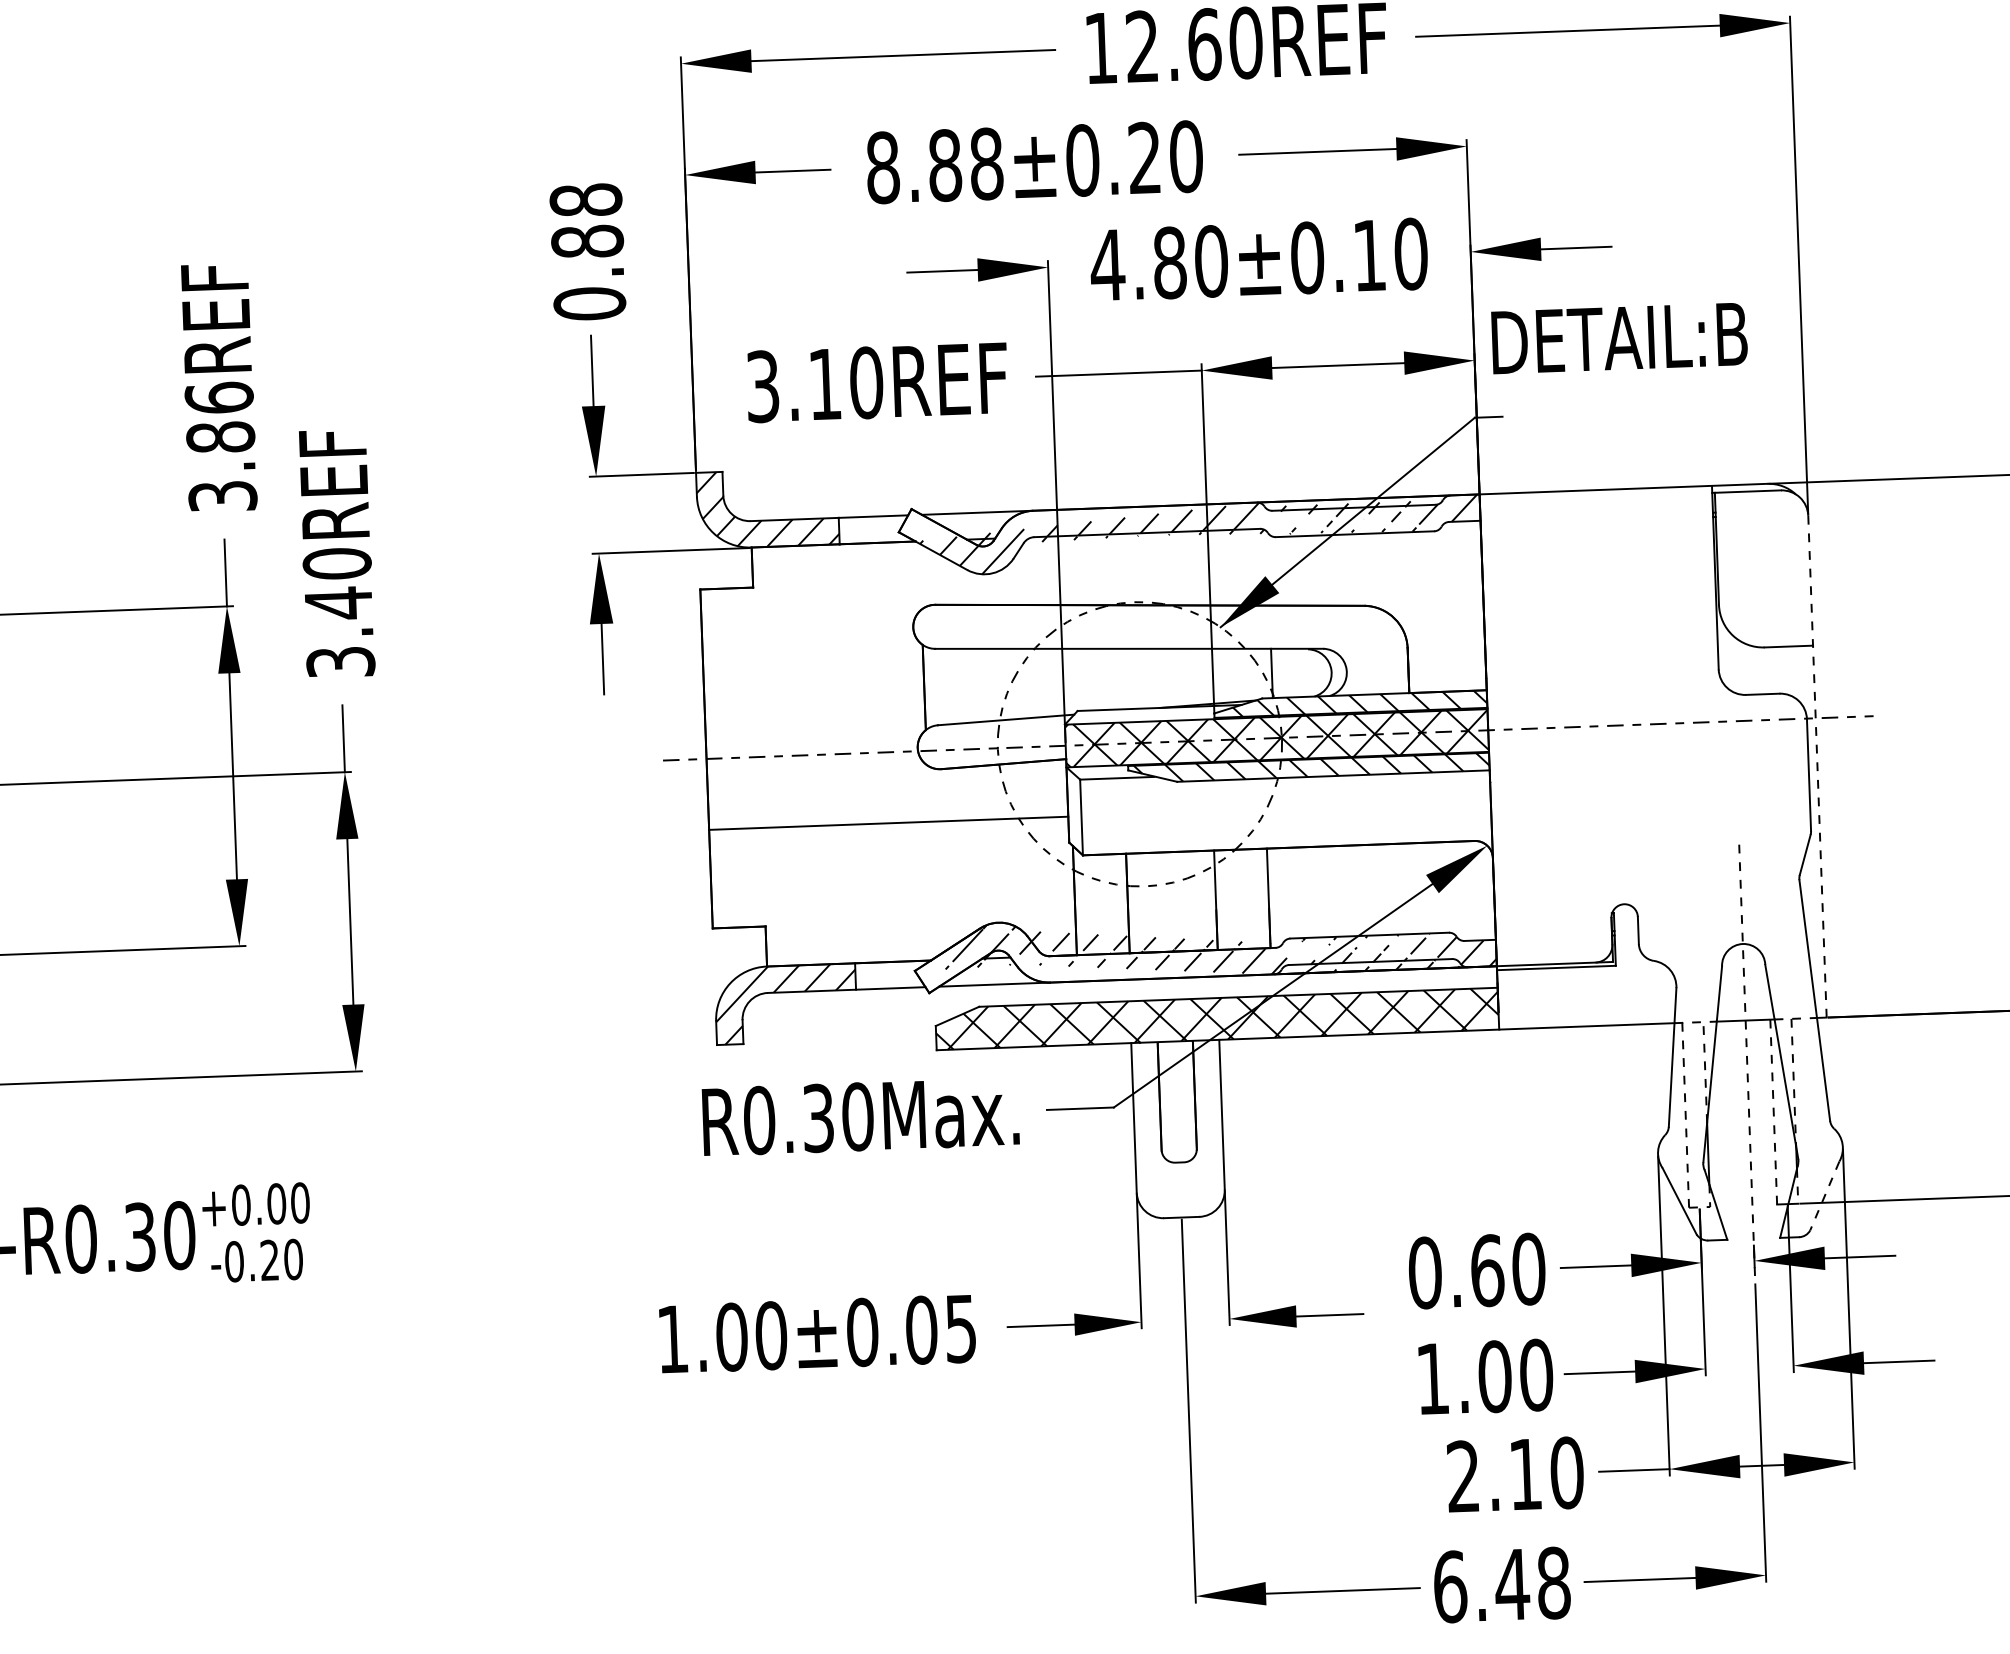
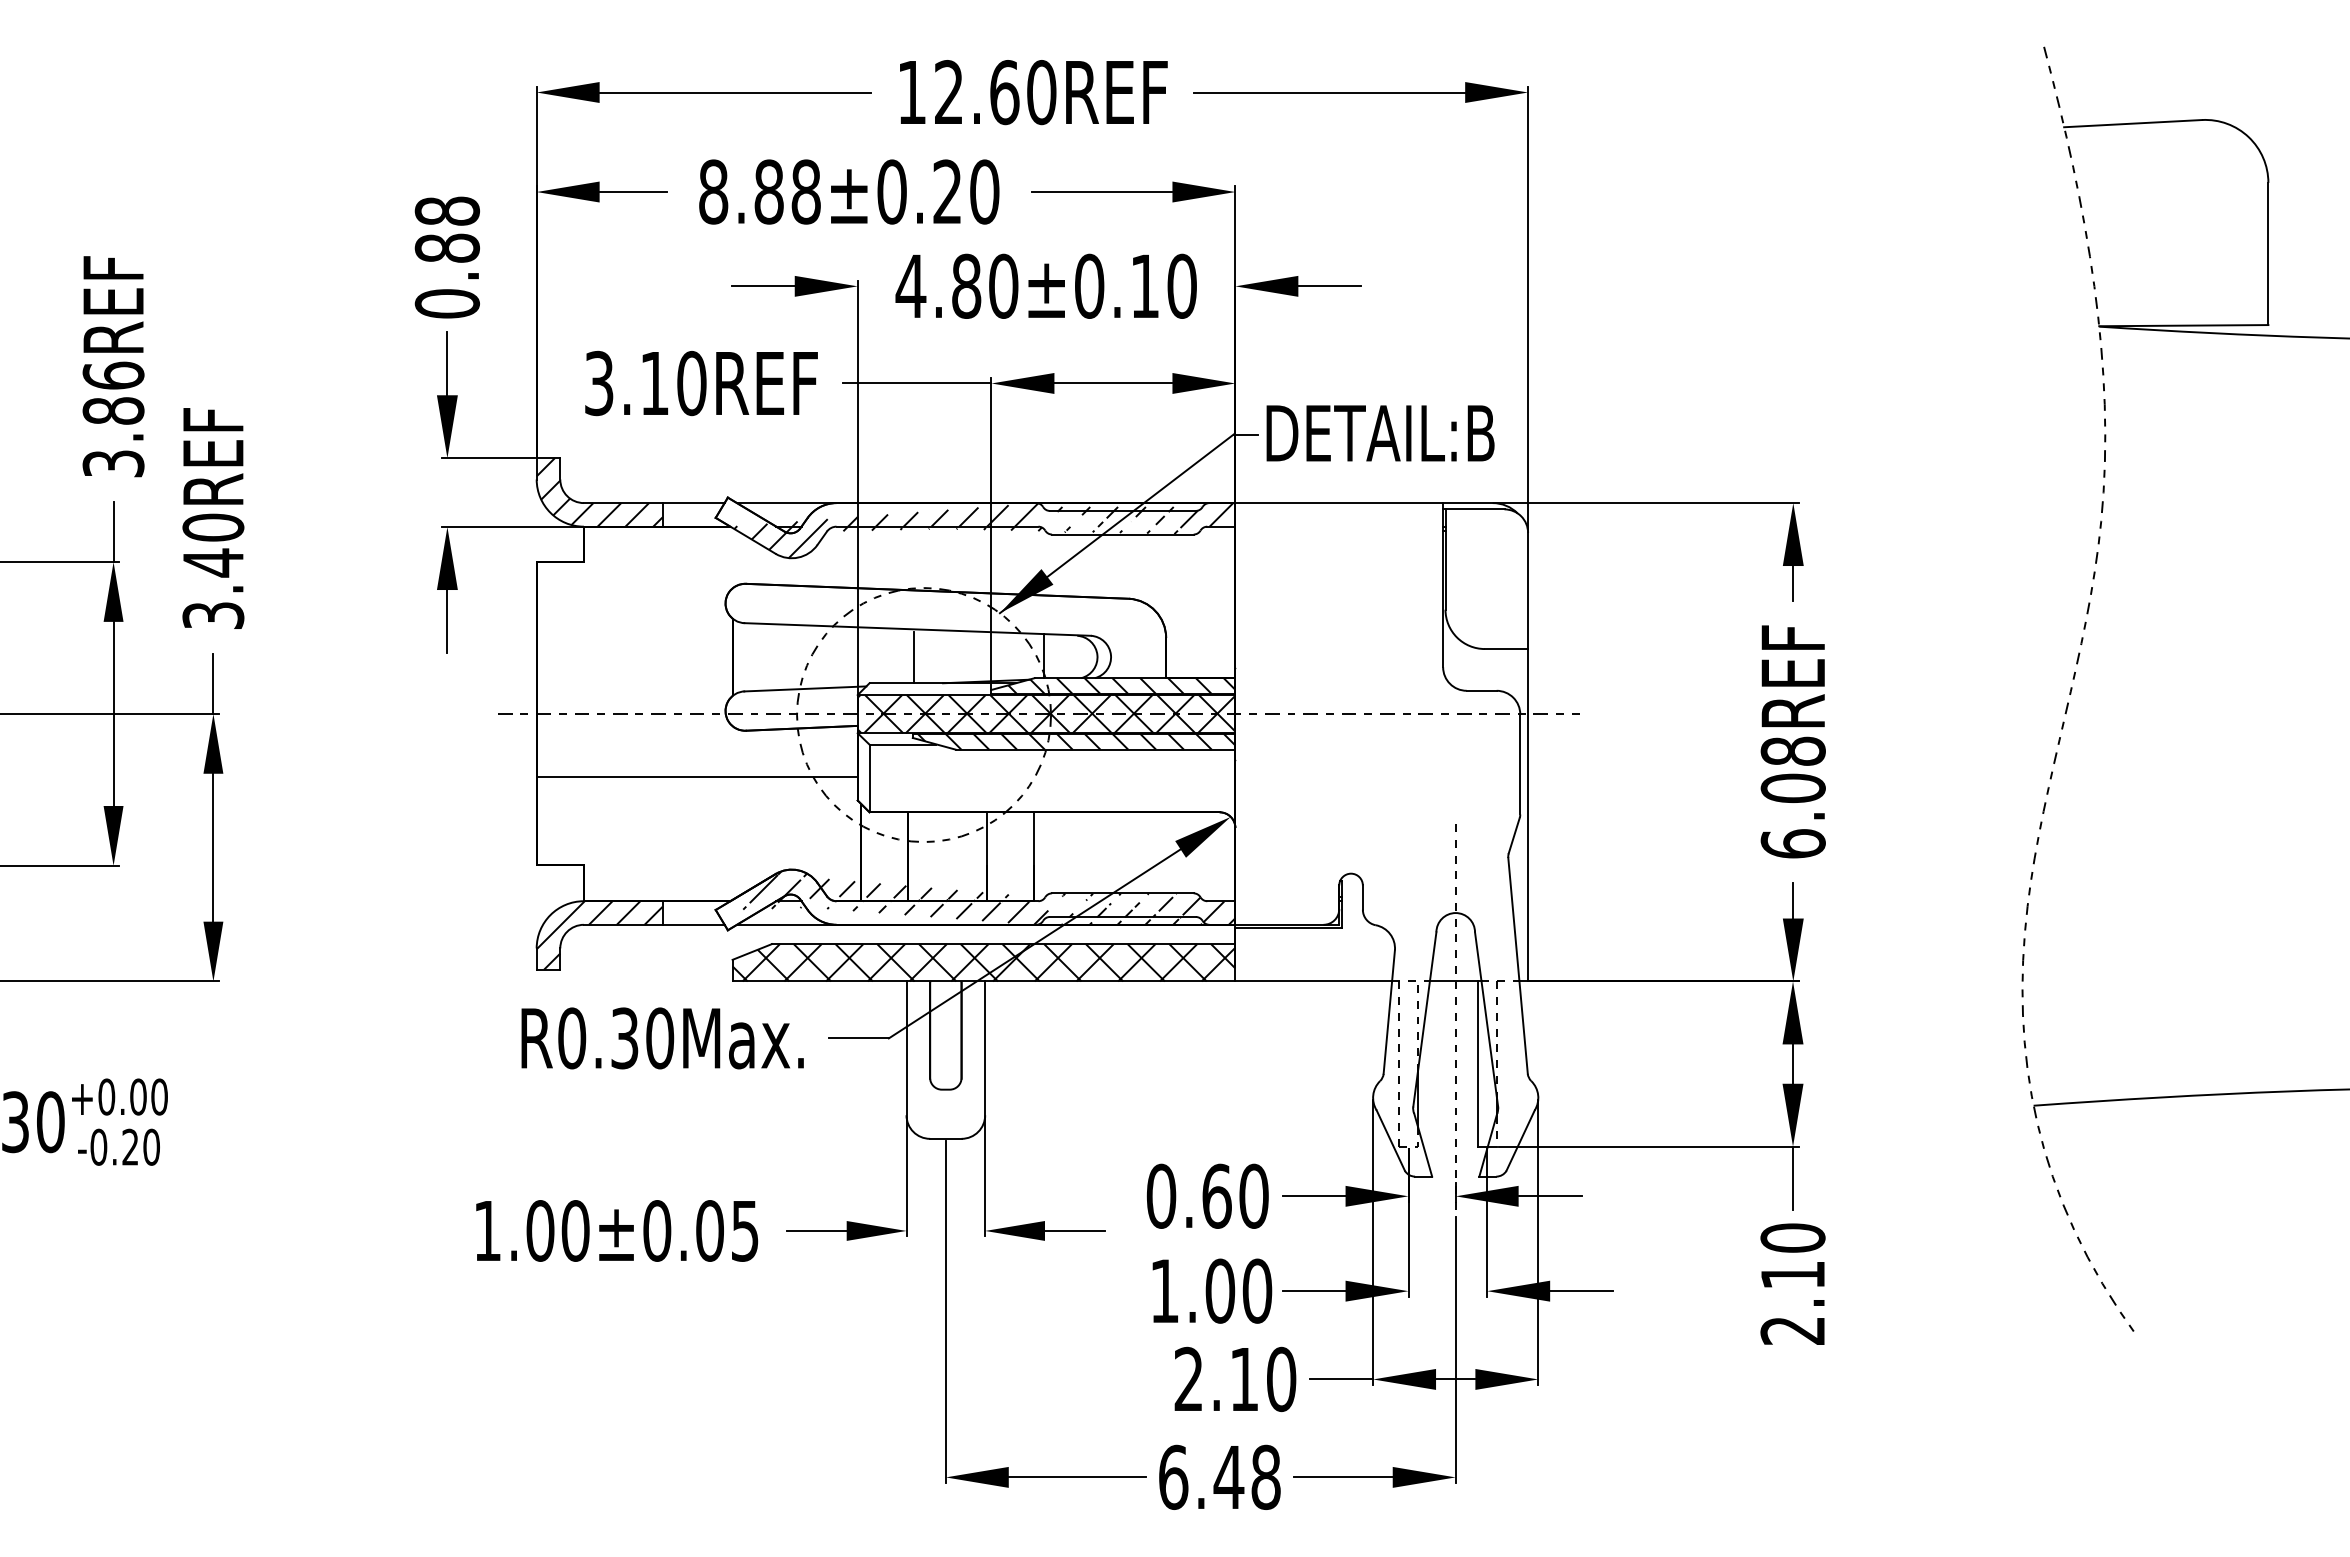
text: (1619, 338) -> (1380, 433), moved
line: (1126, 679) -> (914, 656), added
line: (1817, 765) -> (1528, 756), dashed -> solid
line: (1773, 1112) -> (1477, 1064), dashed -> solid
line: (1824, 1196) -> (1520, 1141), dashed -> solid

